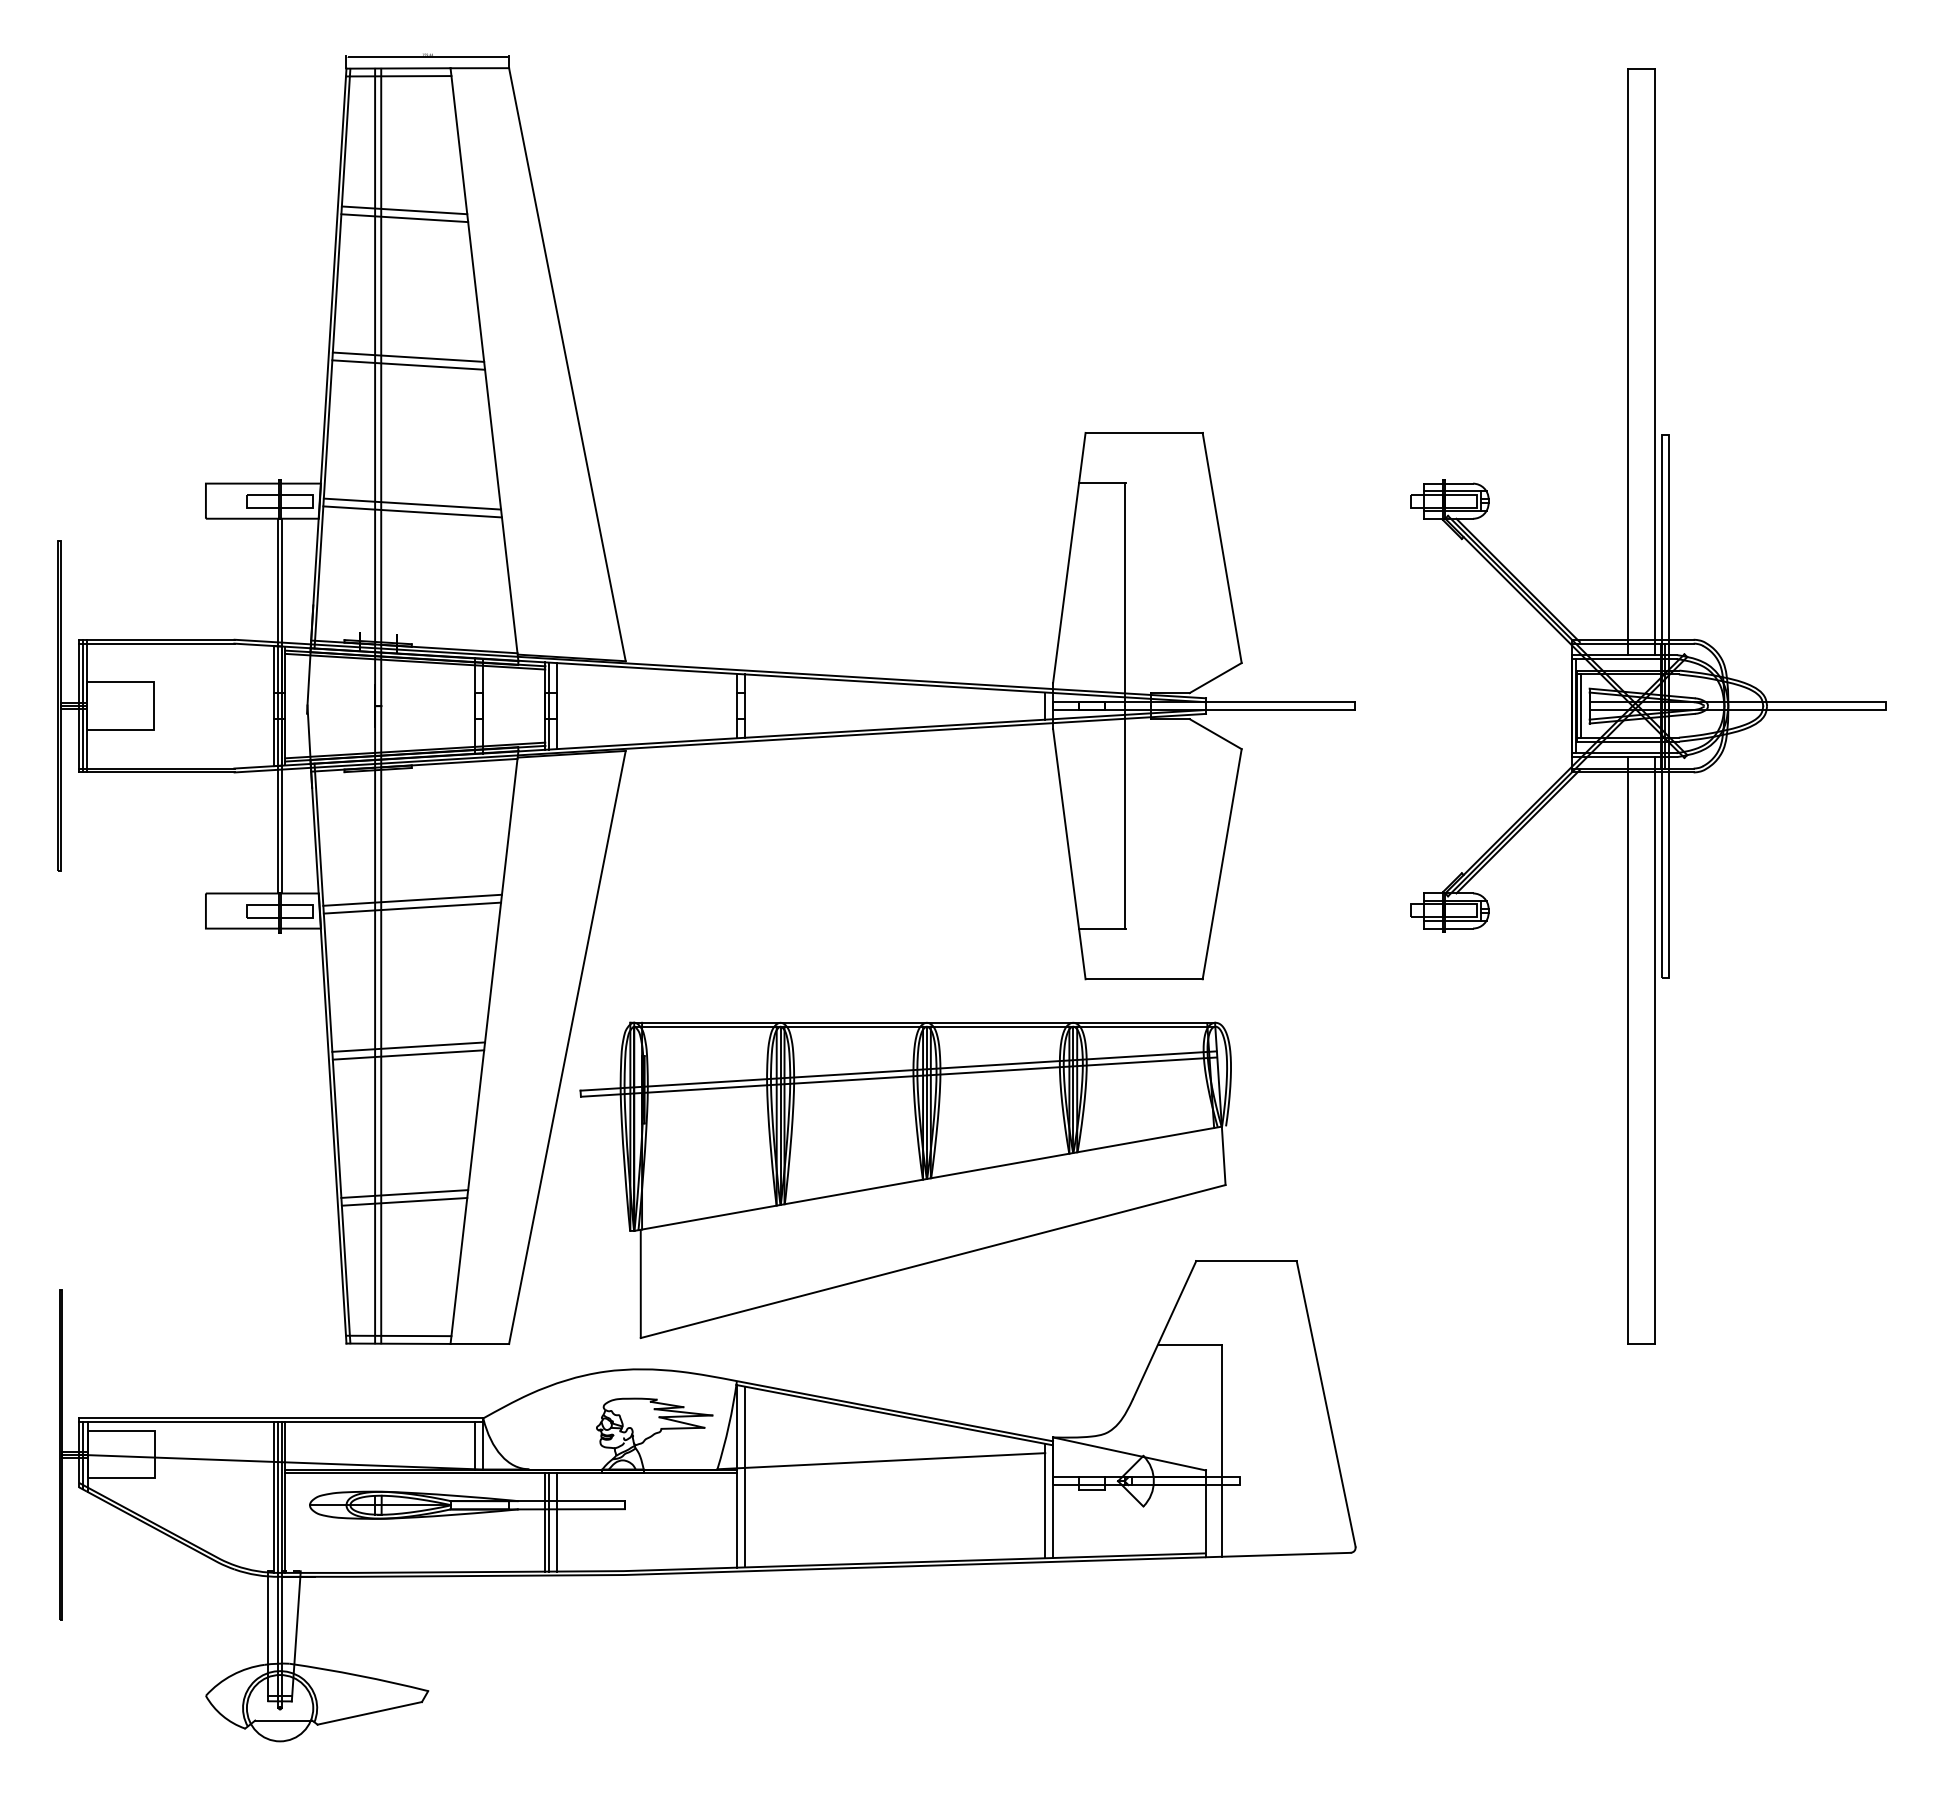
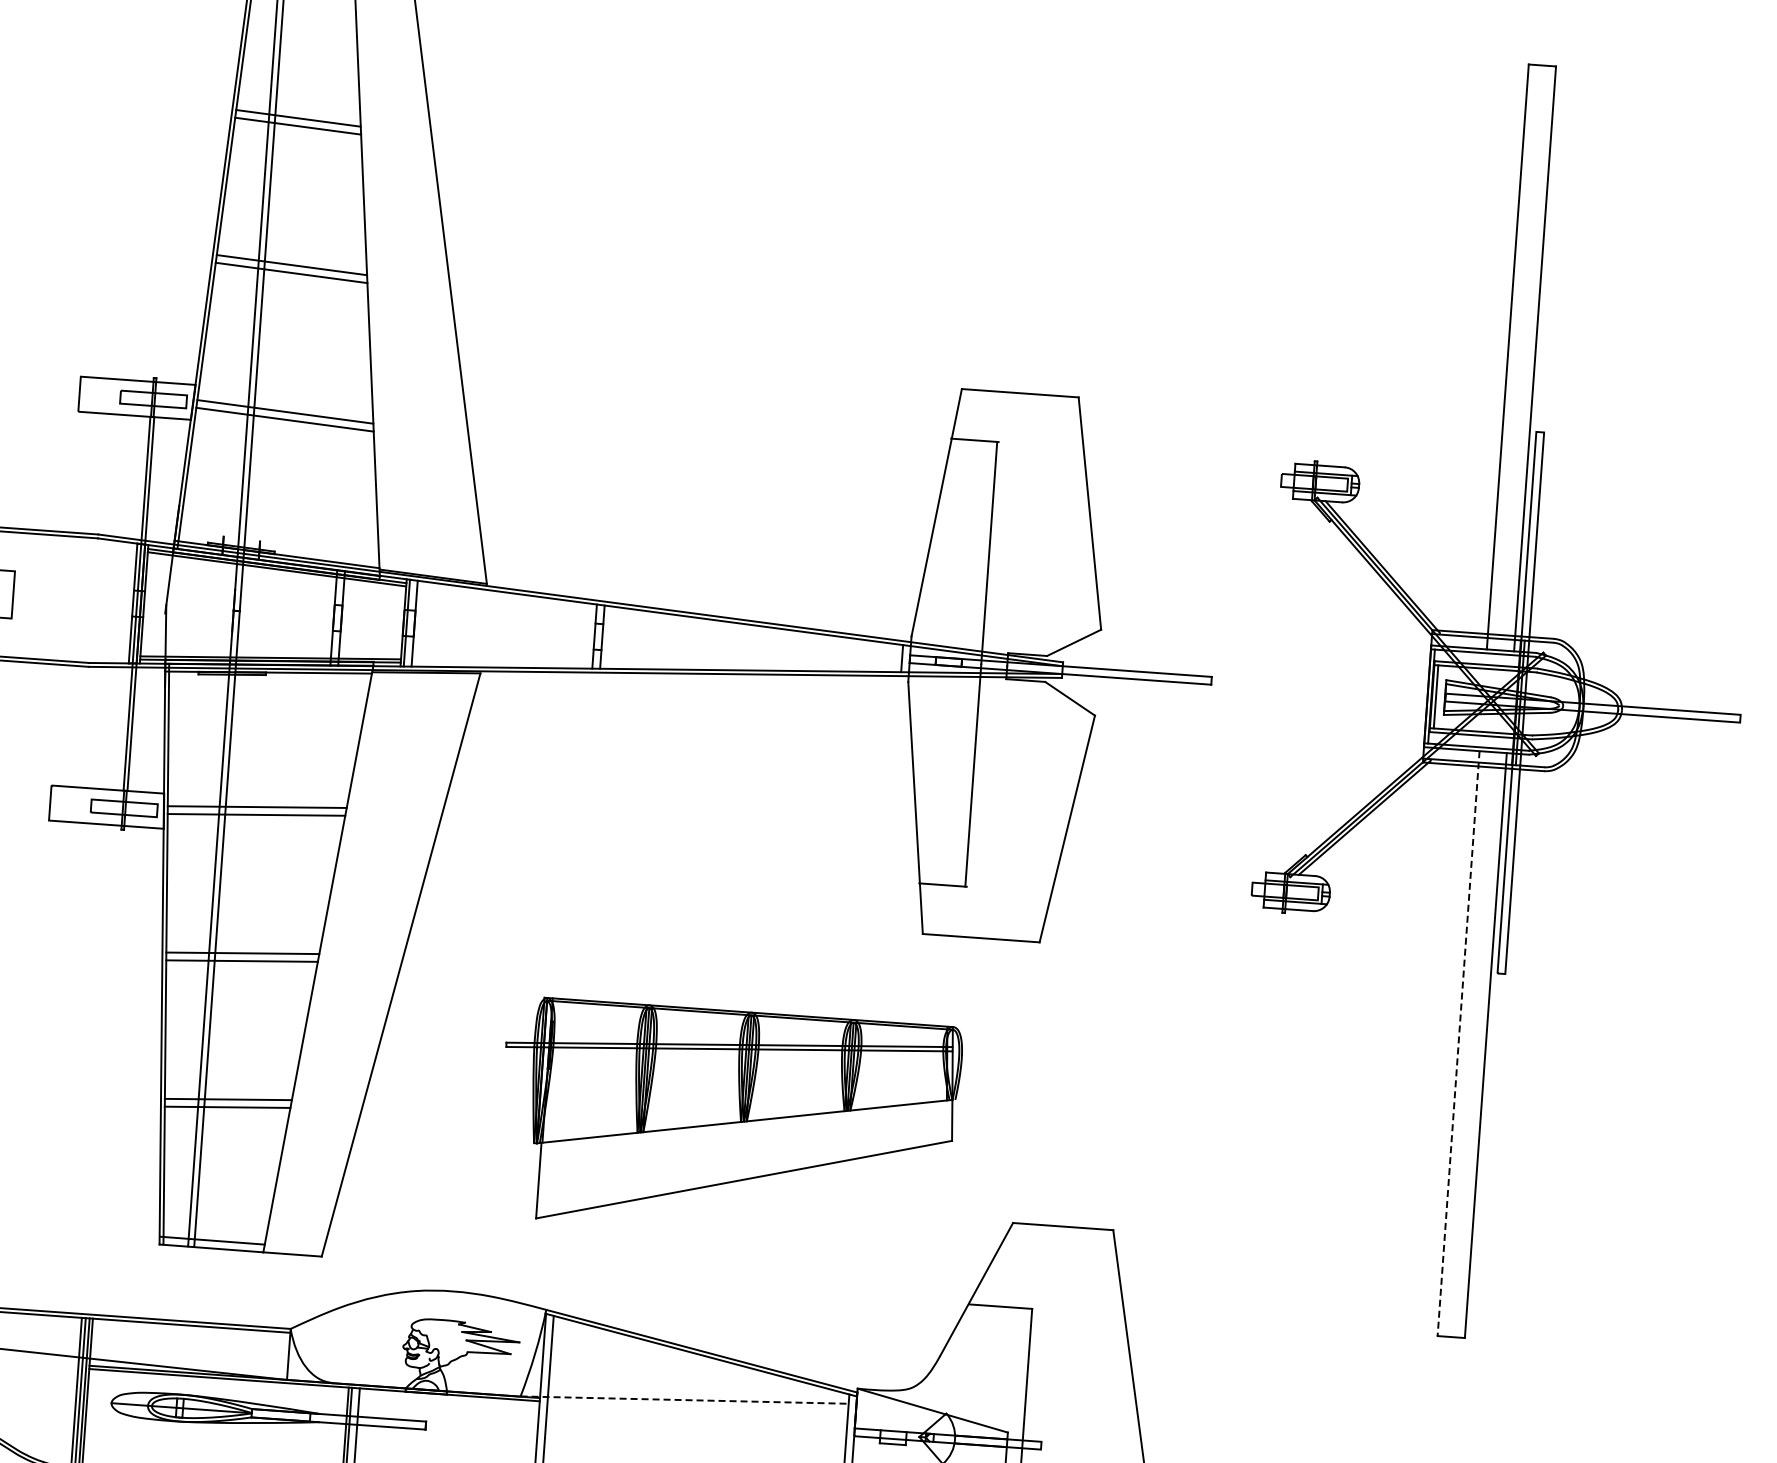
line: (1627, 1050) -> (1458, 1043), solid -> dashed
part: (905, 1179) -> (728, 1120), size x0.7
line: (475, 1445) -> (280, 1355), removed
line: (881, 1461) -> (684, 1400), solid -> dashed

